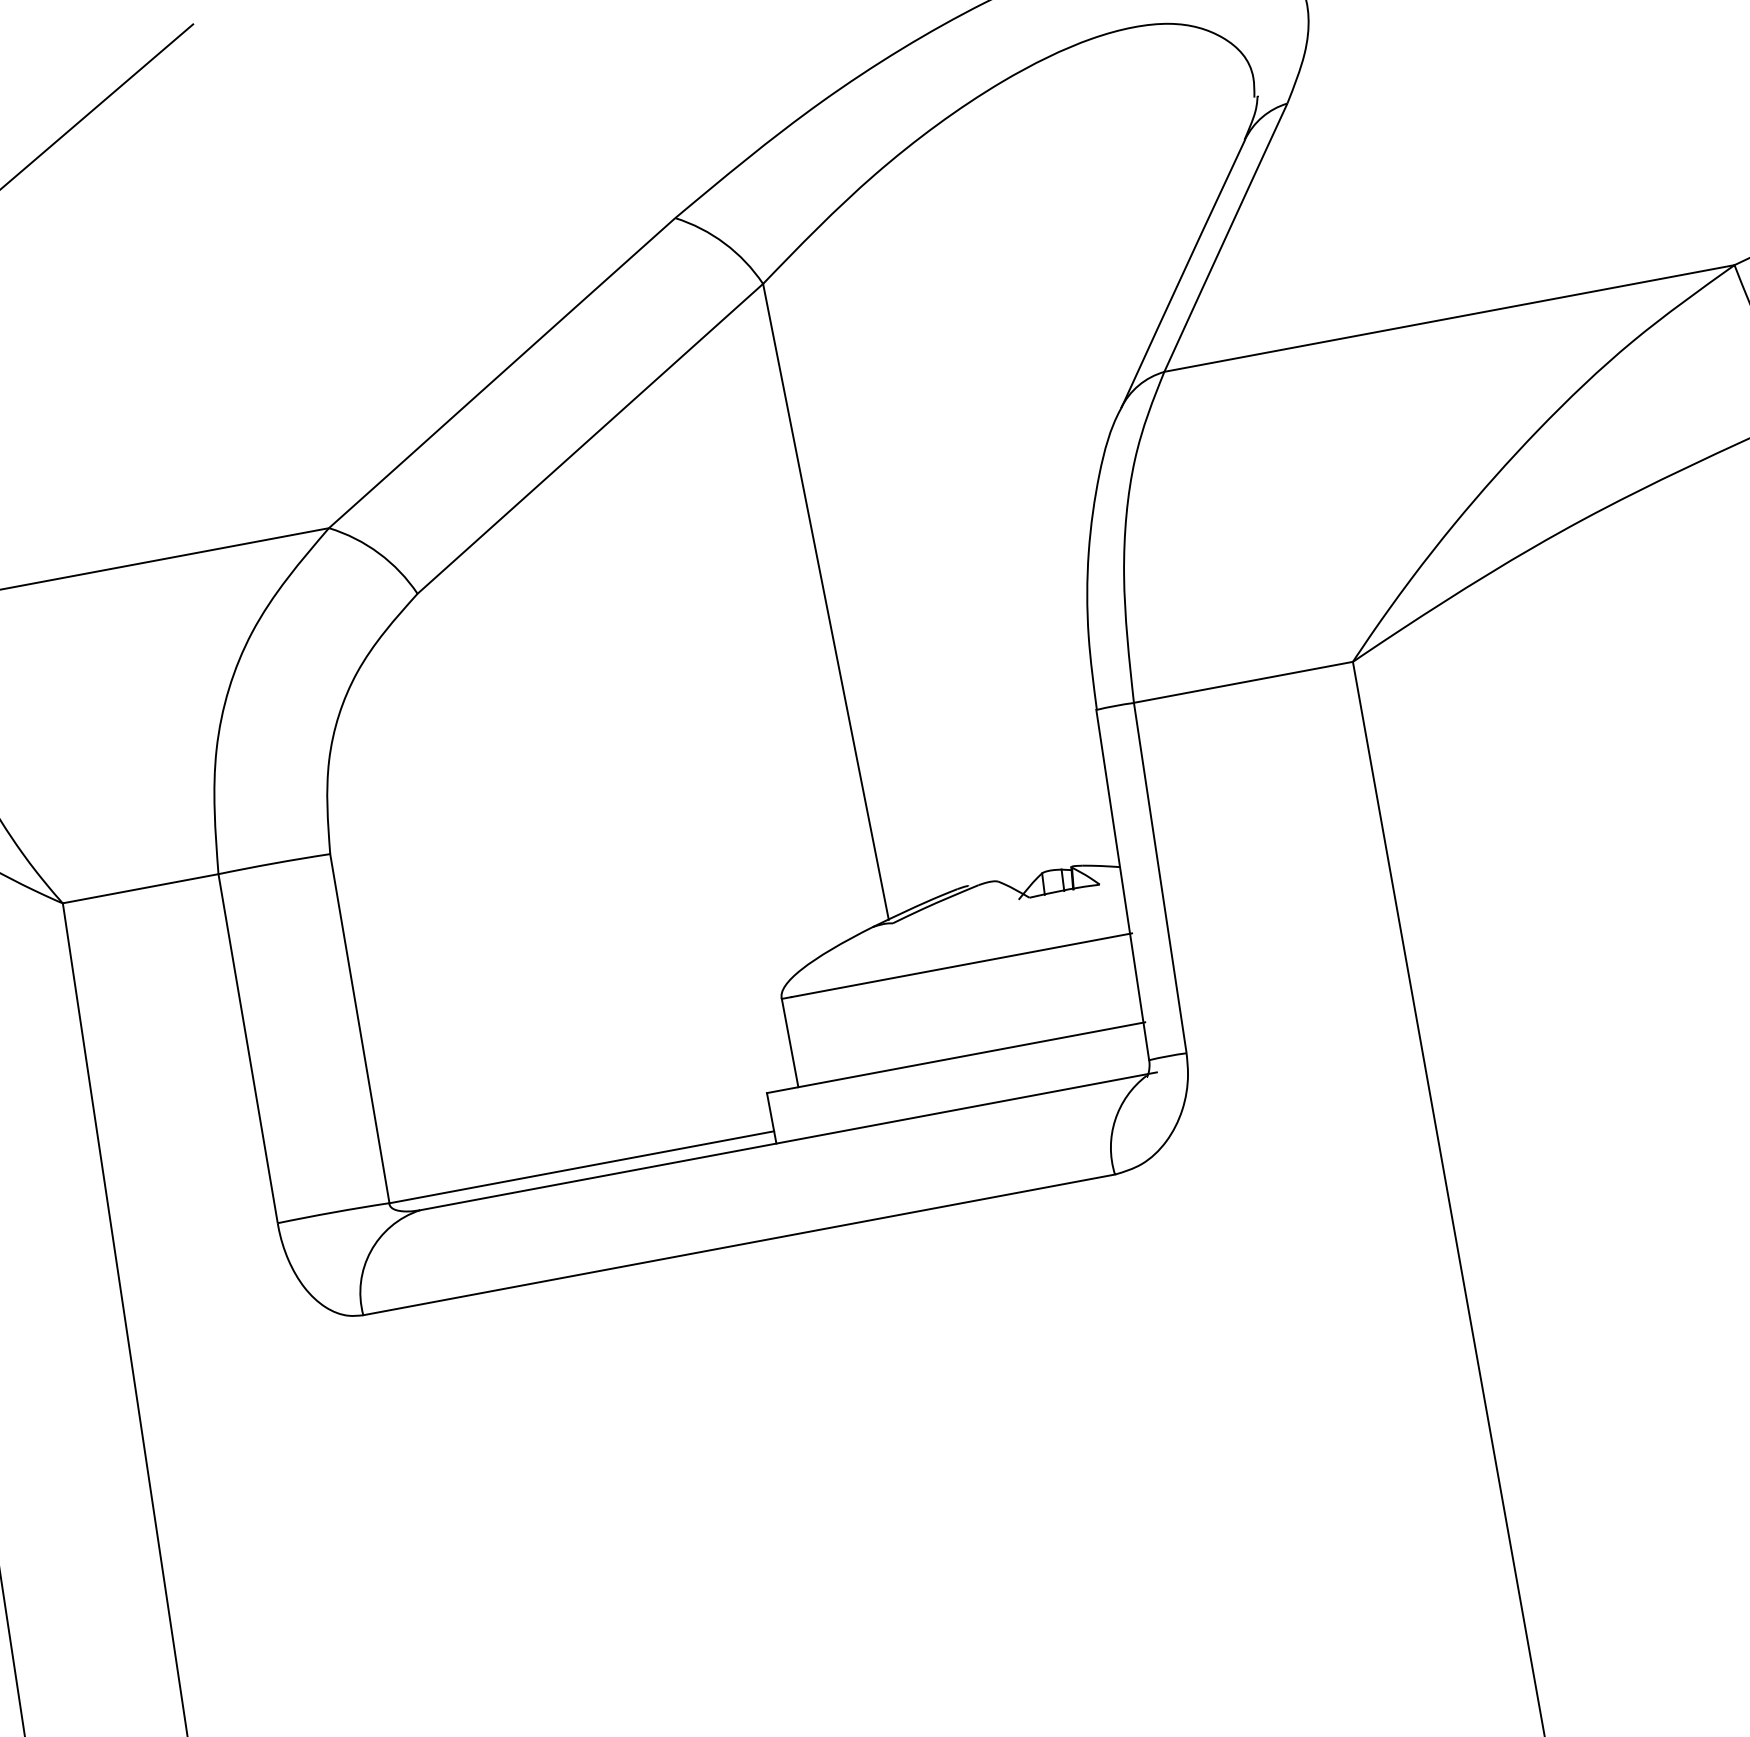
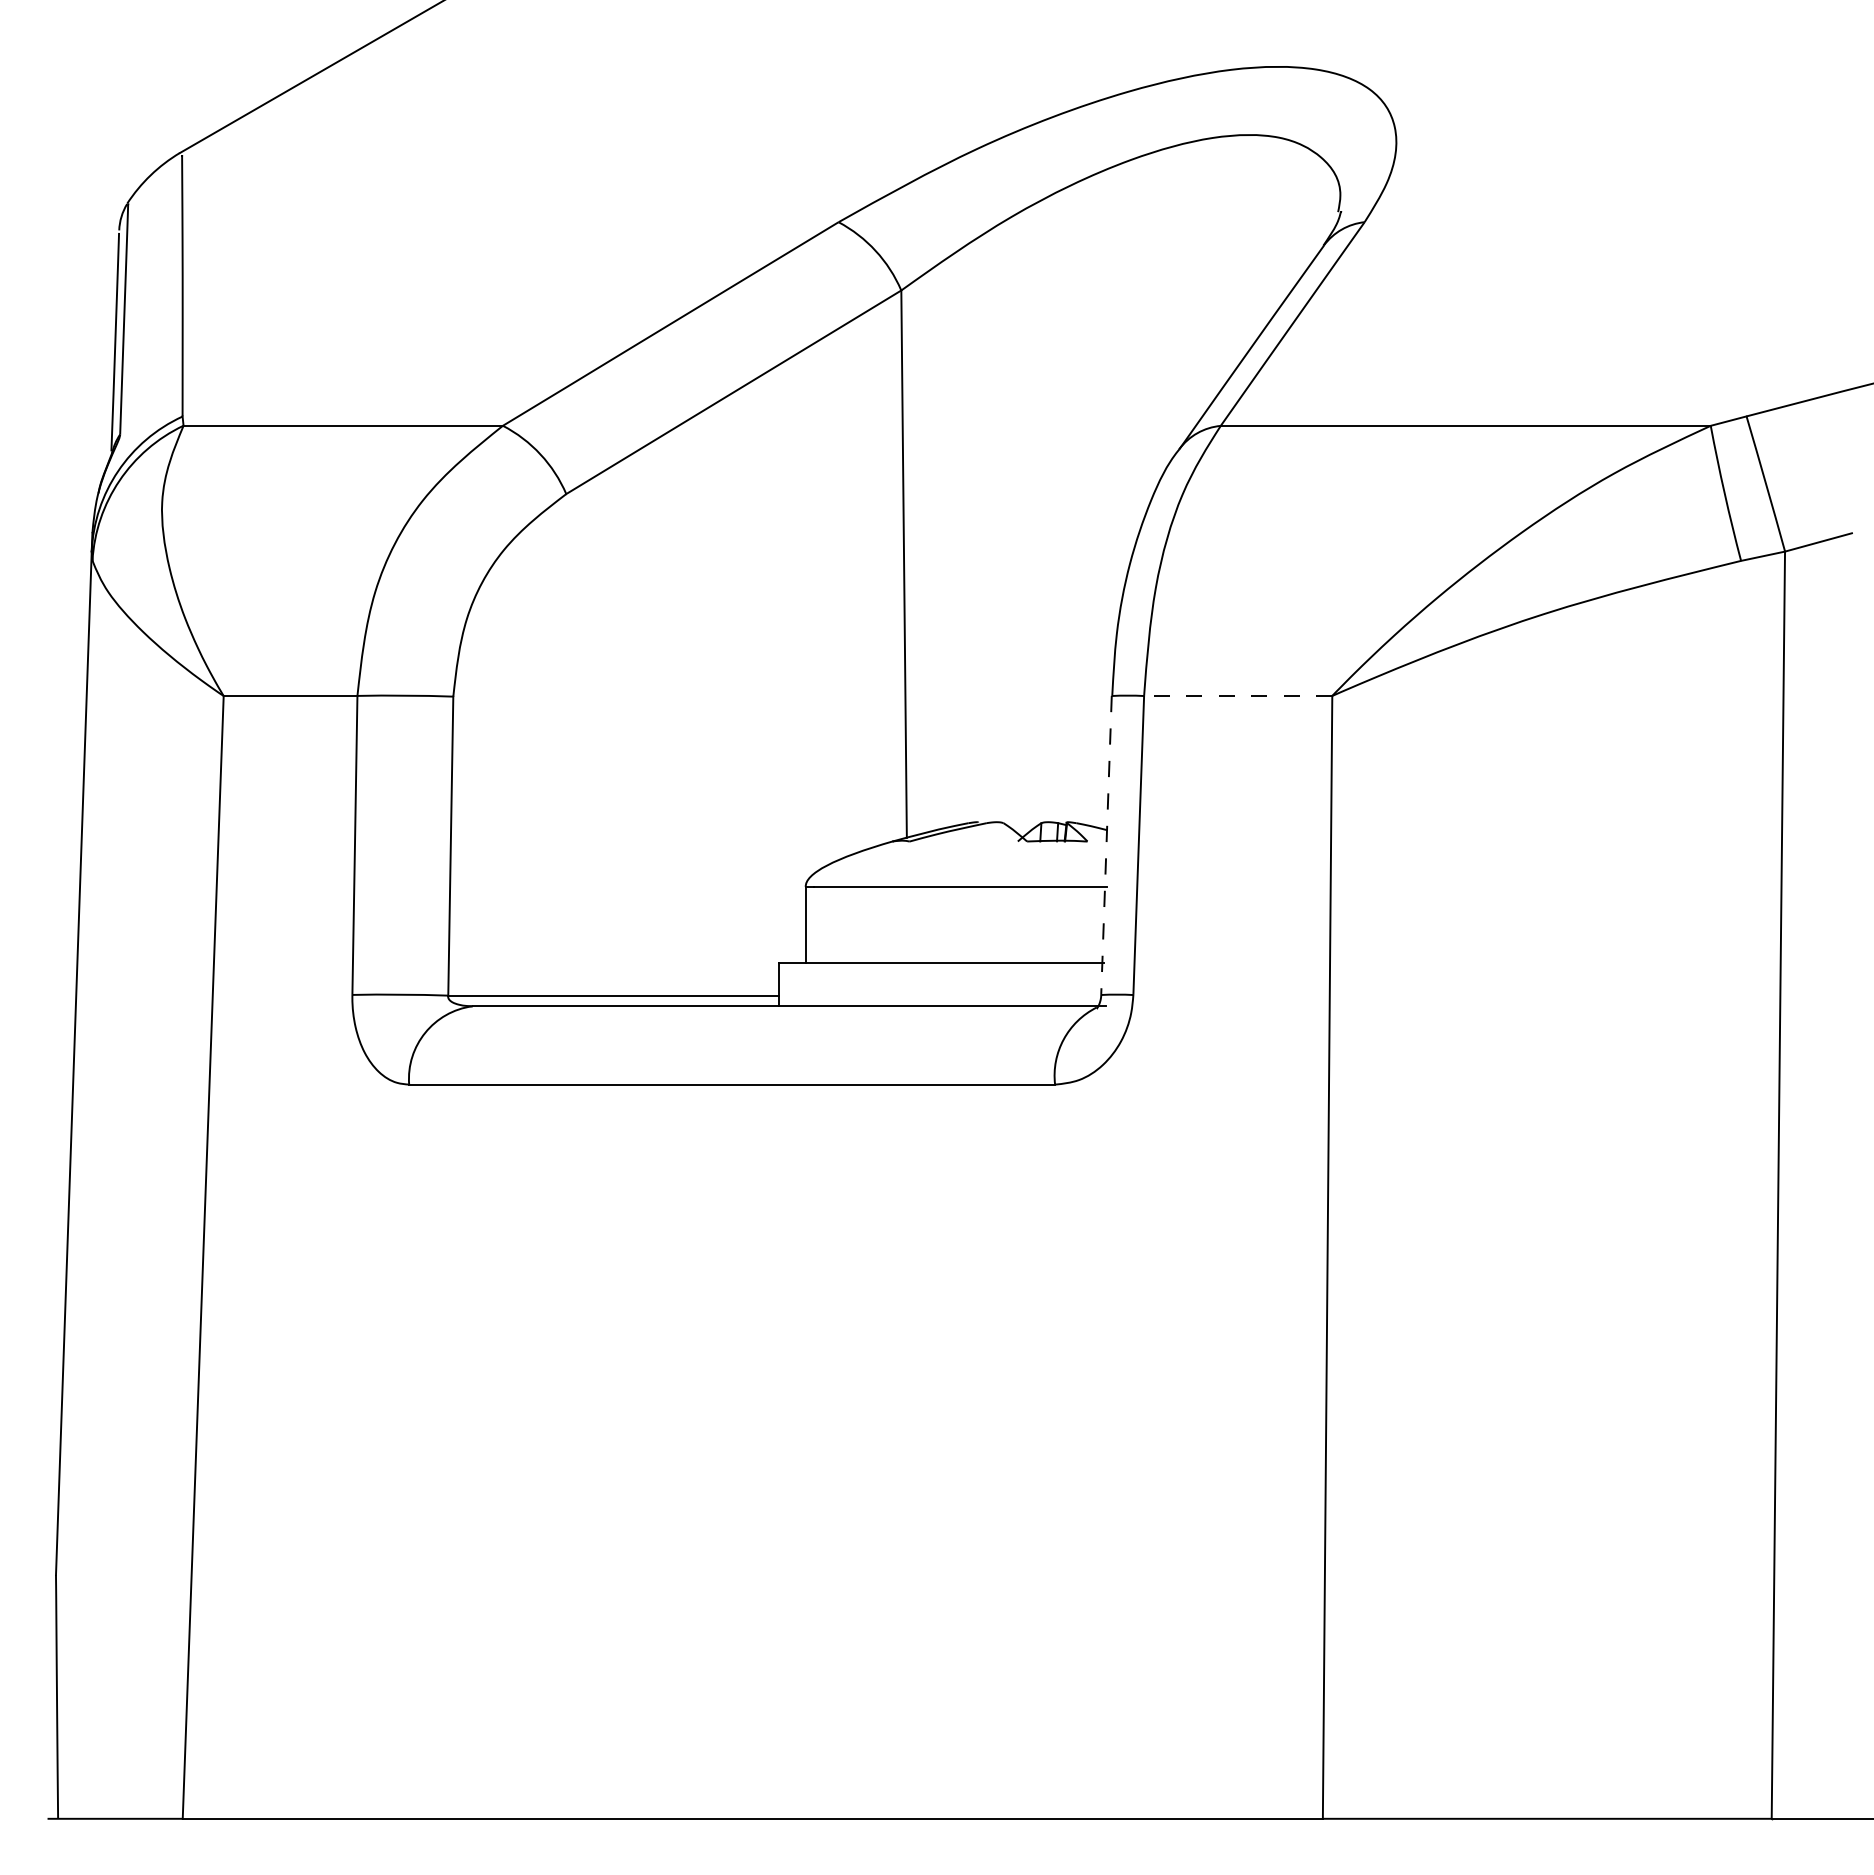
line: (1242, 682) -> (1237, 695), solid -> dashed
line: (1122, 885) -> (1106, 845), solid -> dashed

